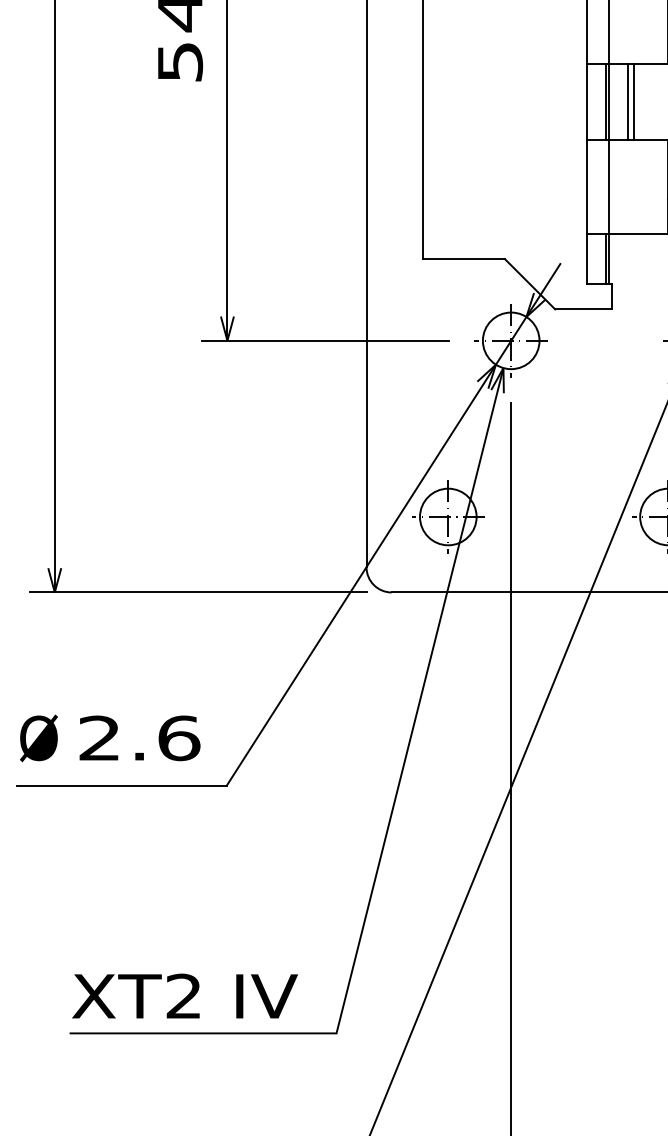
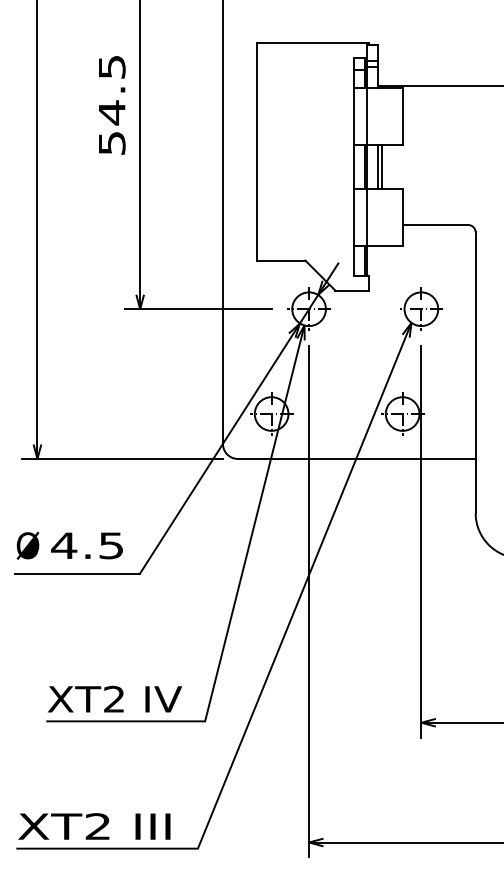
text: (138, 737) -> (87, 545), 2.6 -> 4.5

